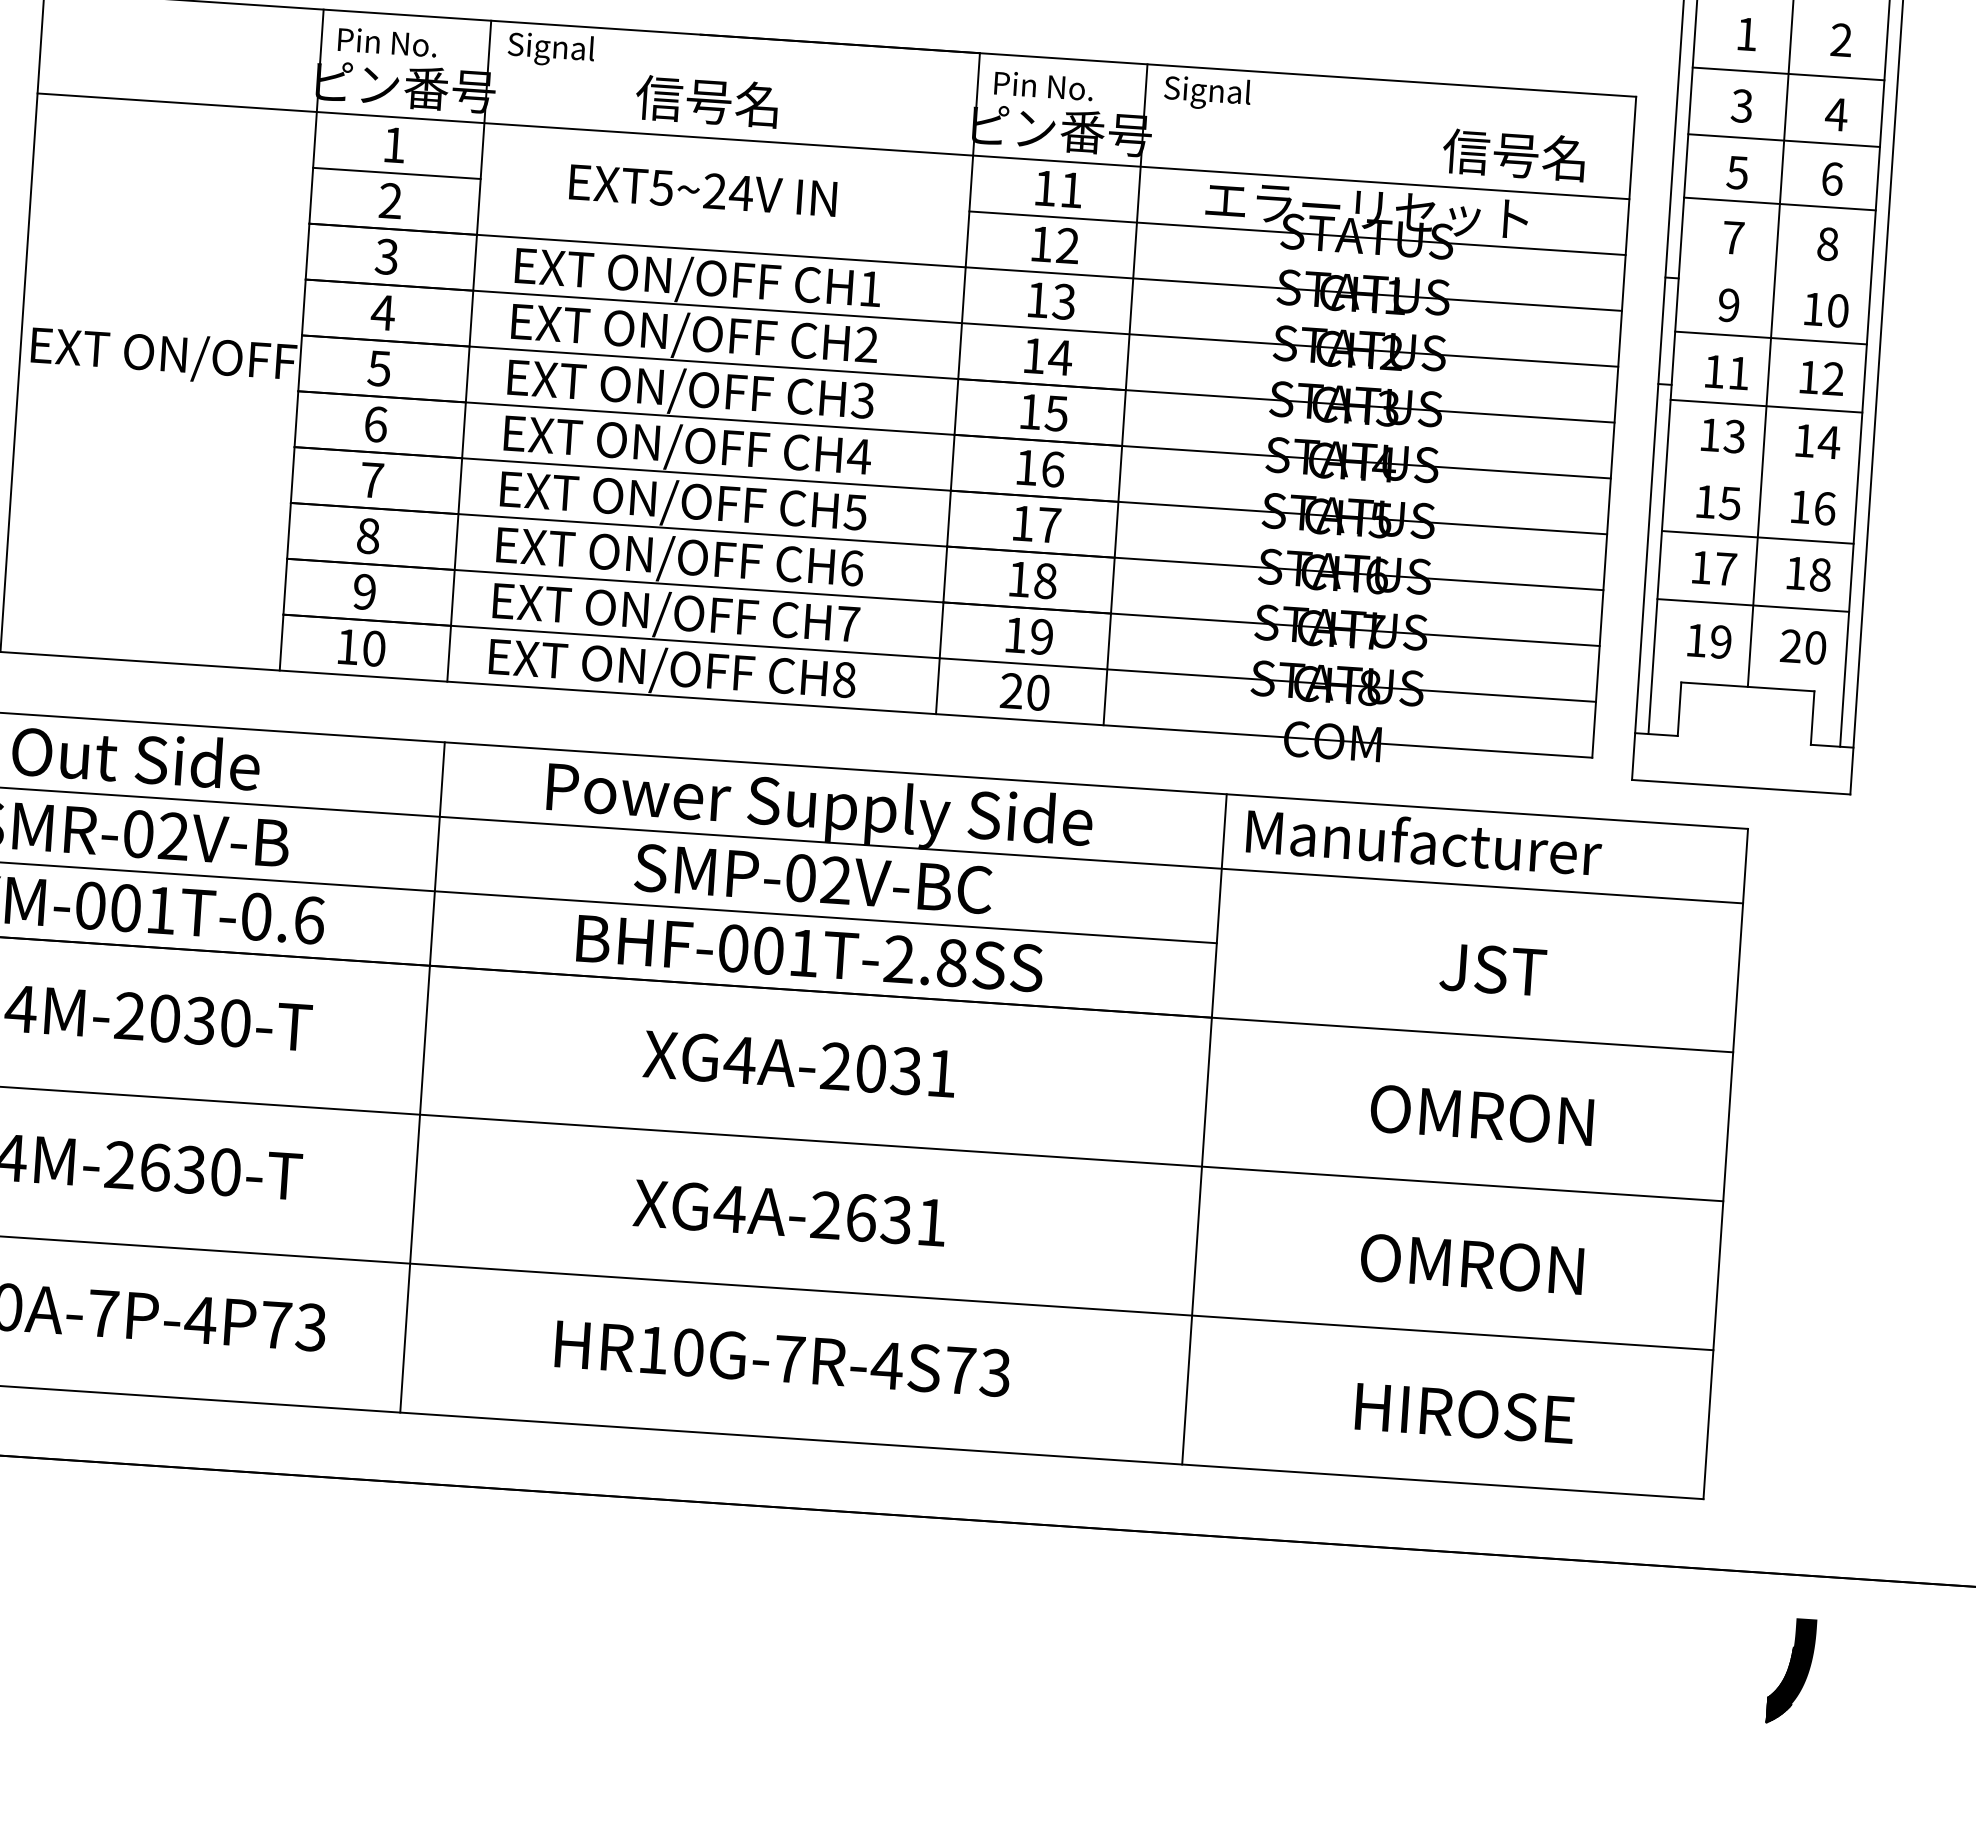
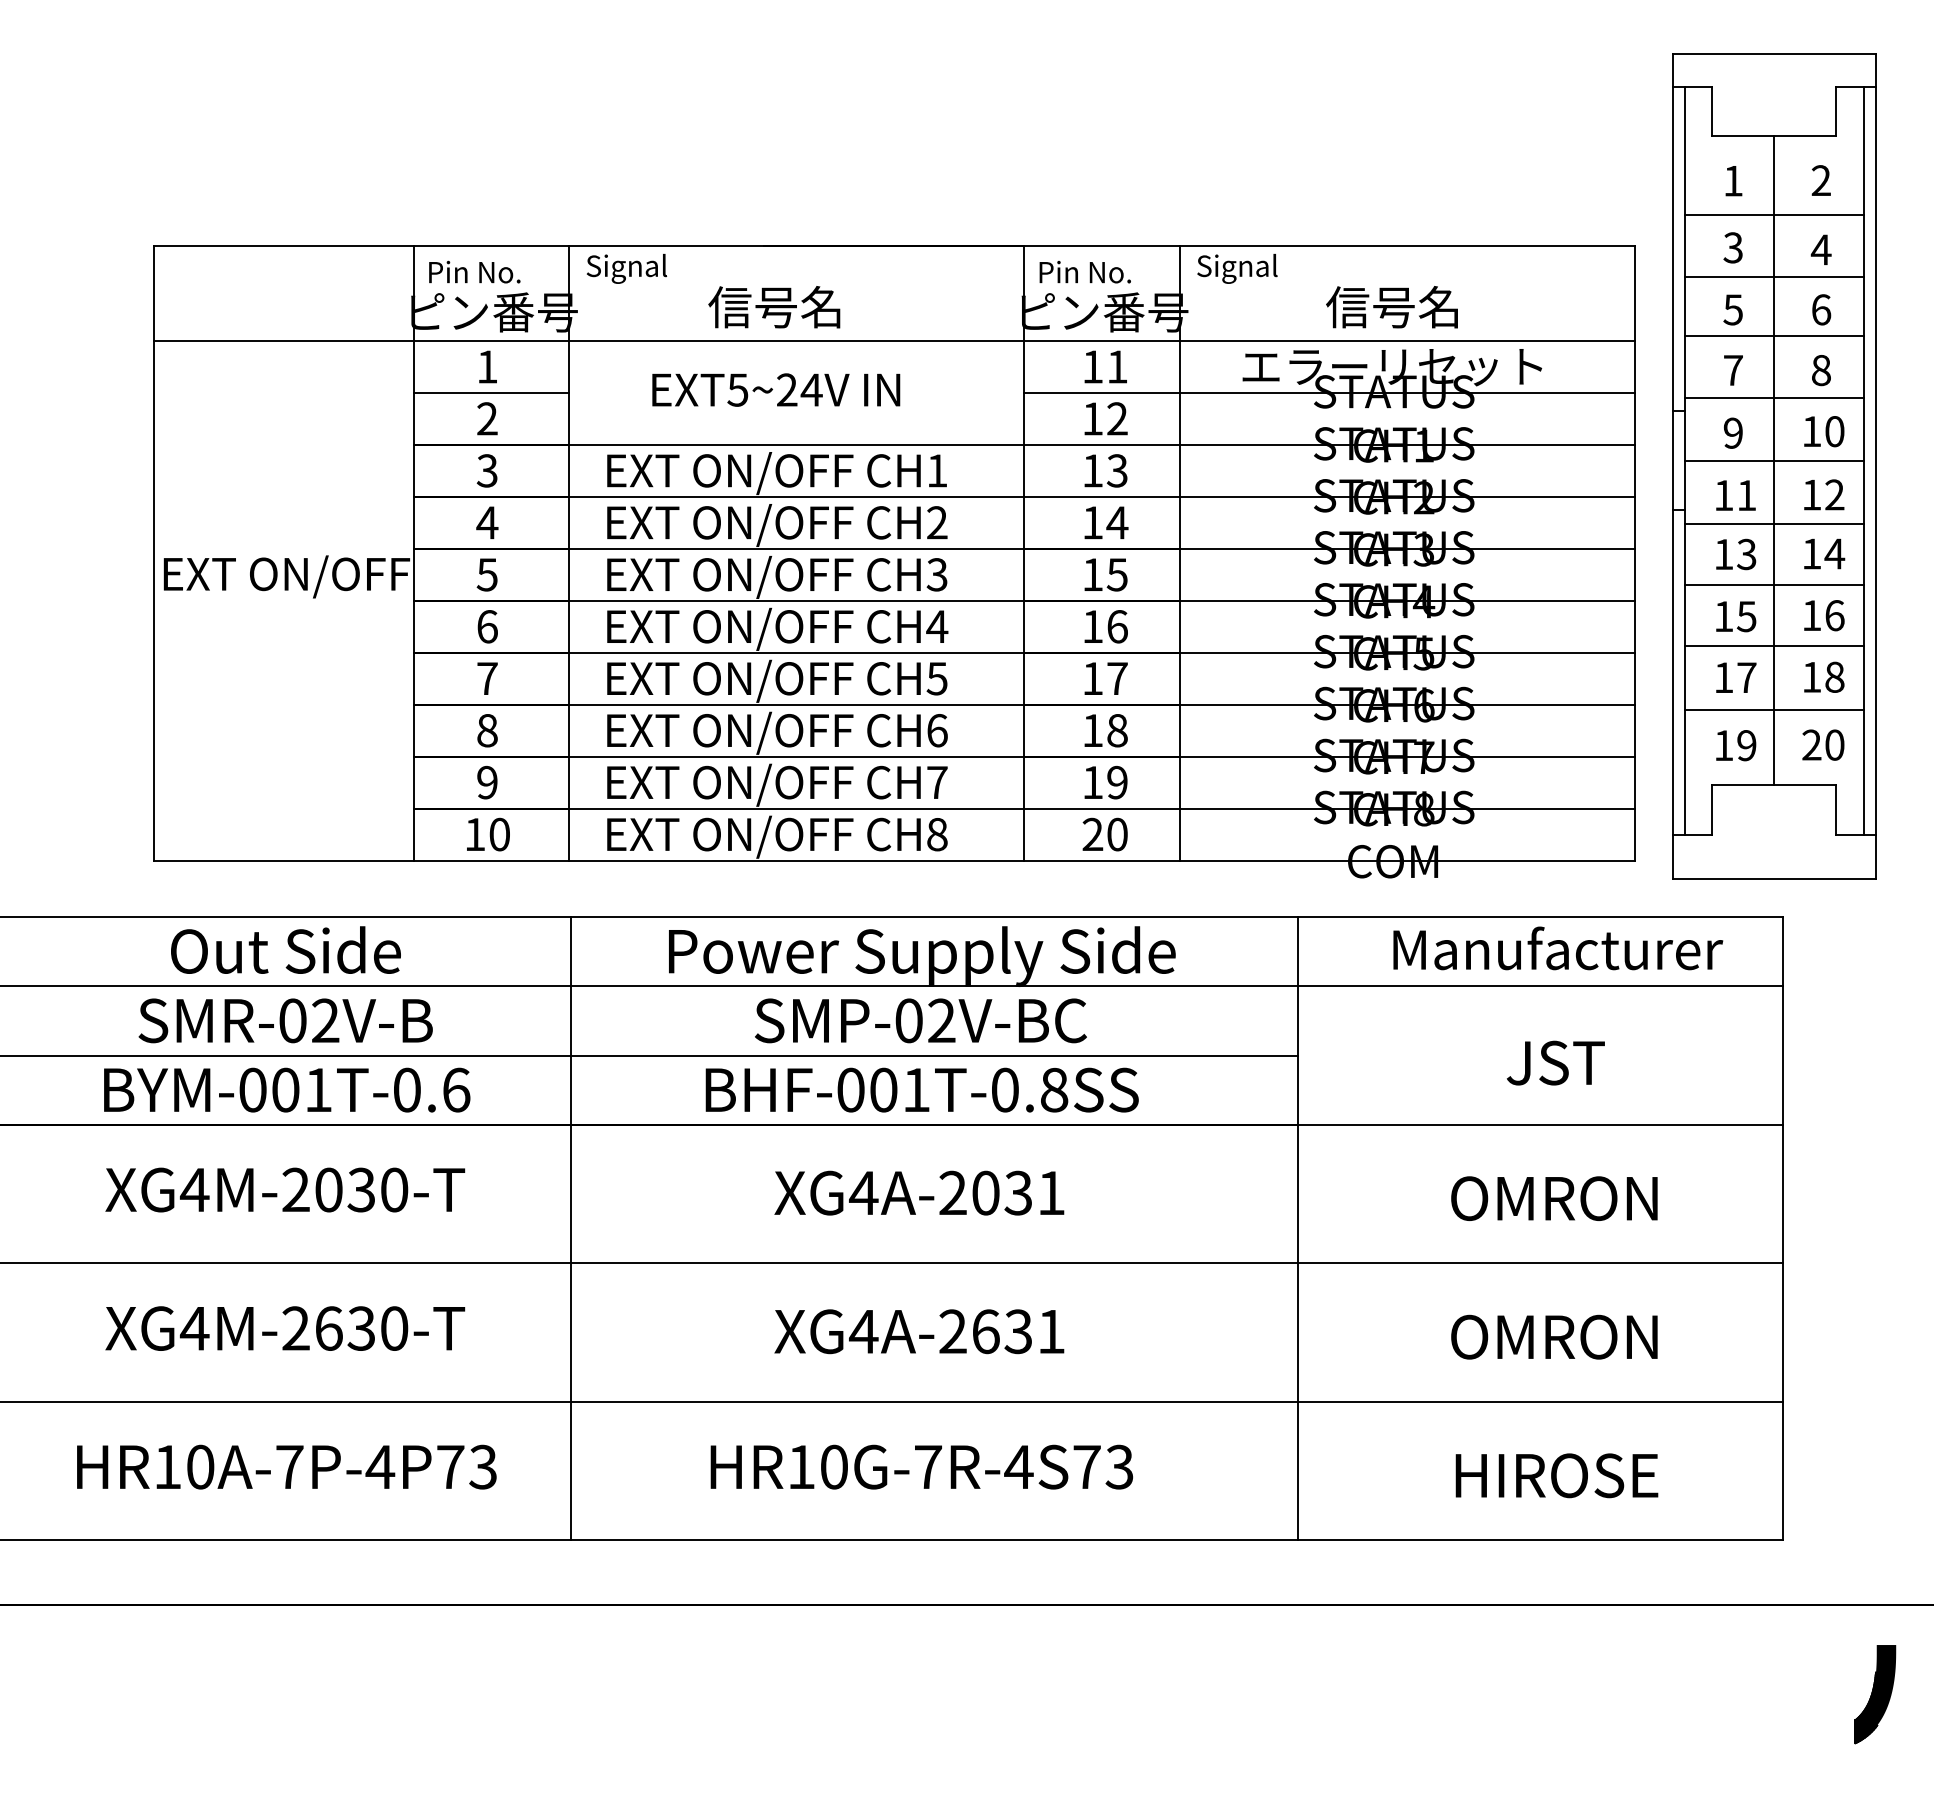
text: (1513, 155) -> (1391, 307), moved
line: (1775, 270) -> (1774, 398), added
line: (1762, 471) -> (1774, 585), added
text: (1424, 841) -> (1558, 948), moved
text: (898, 958) -> (1004, 1089), BHF-001T-2.8SS -> BHF-001T-0.8SS

